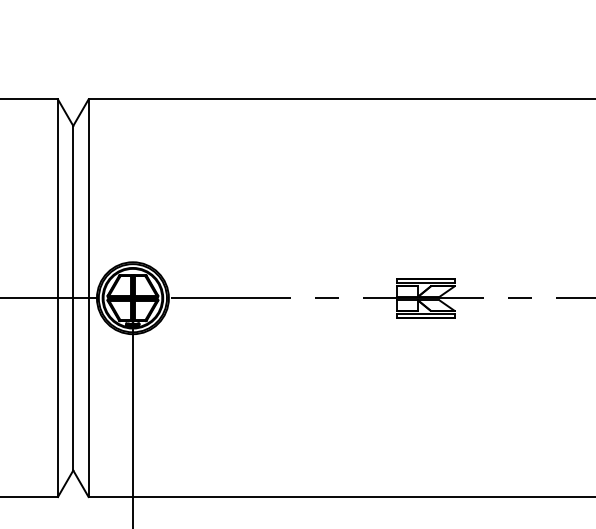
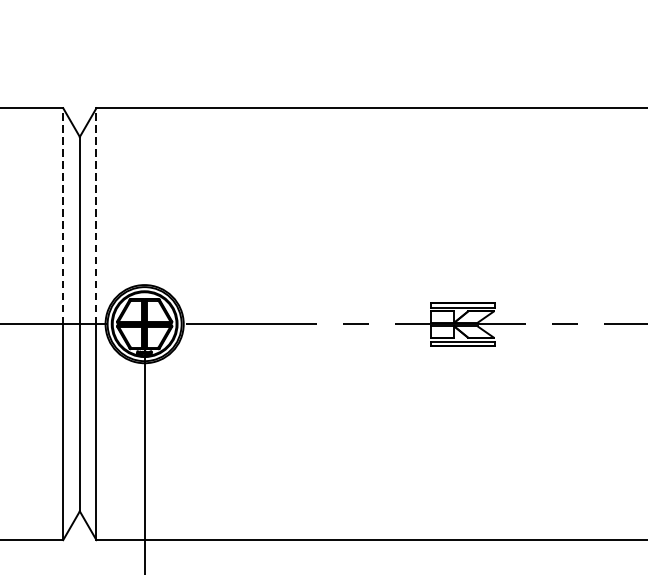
line: (57, 198) -> (62, 215), solid -> dashed
line: (88, 198) -> (96, 215), solid -> dashed

